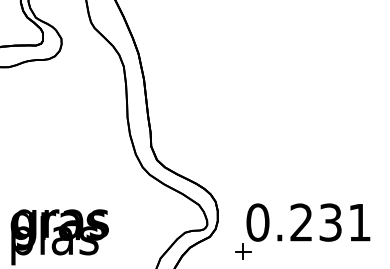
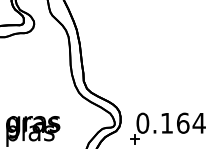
text: (329, 221) -> (182, 122), 0.231 -> 0.164

